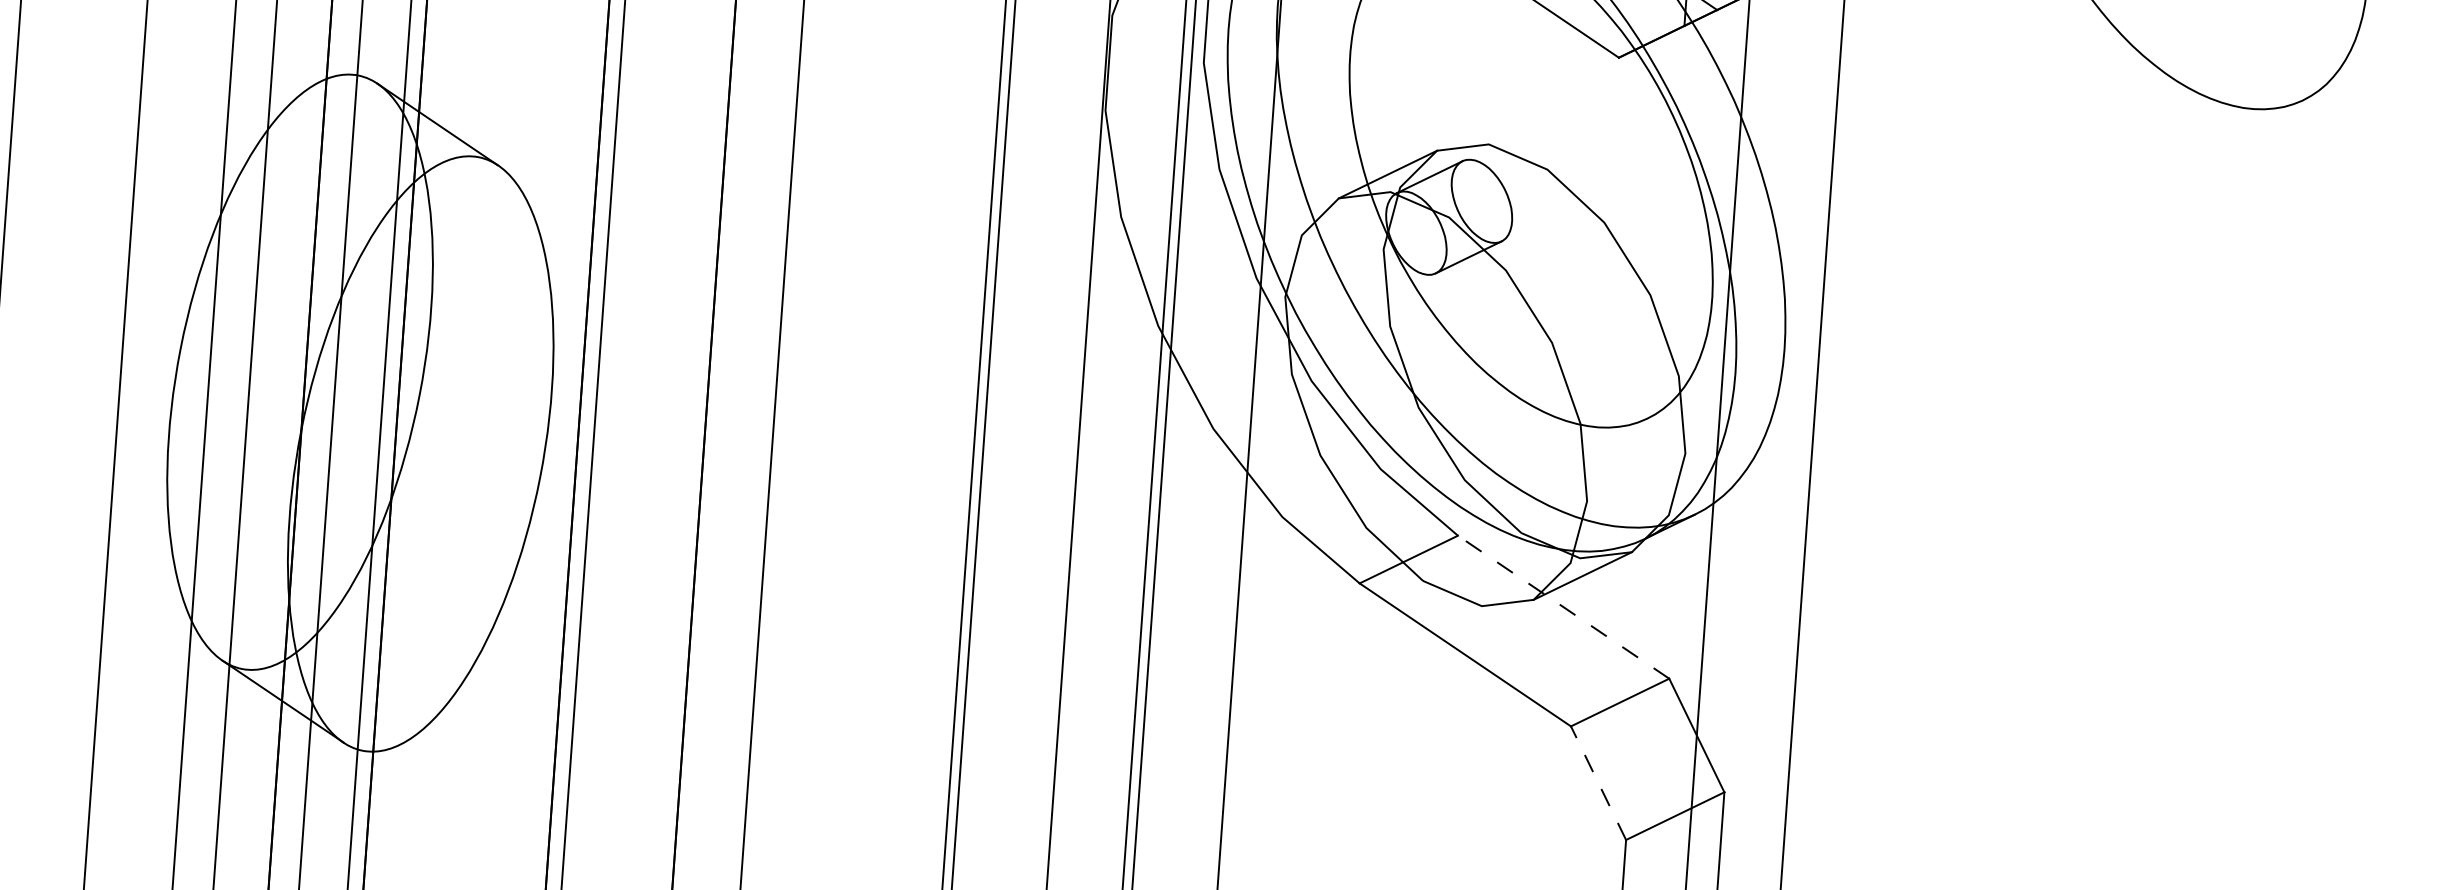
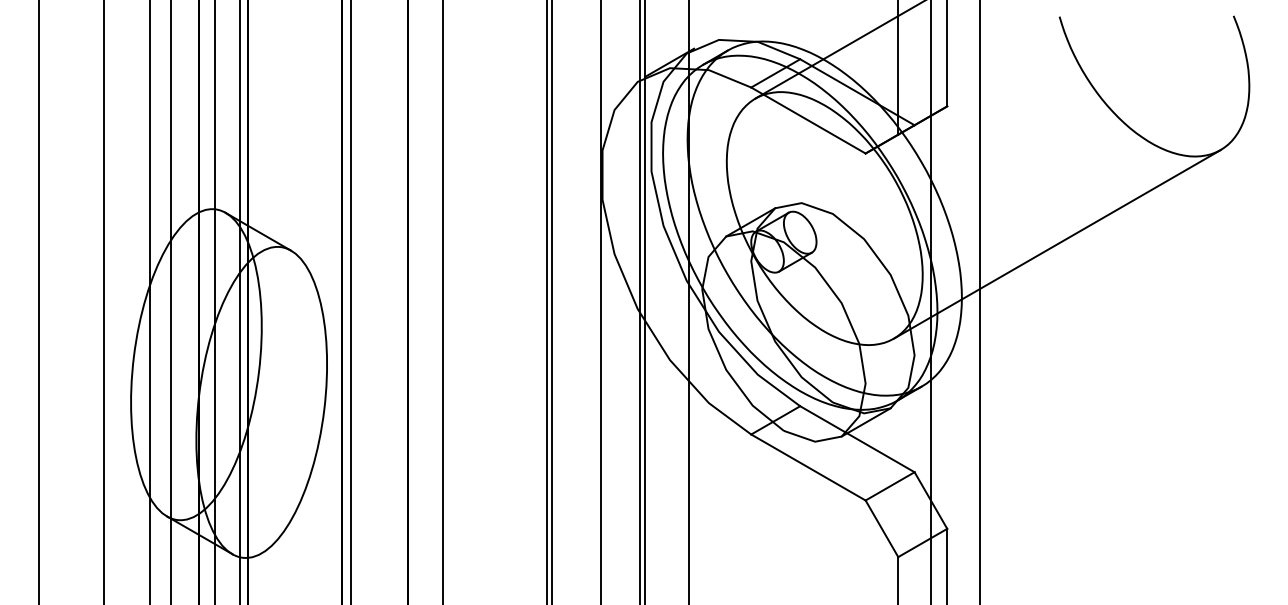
line: (1976, 259) -> (1057, 244), added
line: (1561, 607) -> (856, 439), dashed -> solid
line: (1597, 782) -> (881, 528), dashed -> solid

